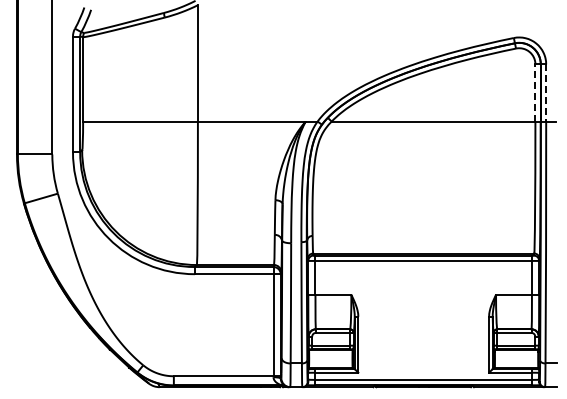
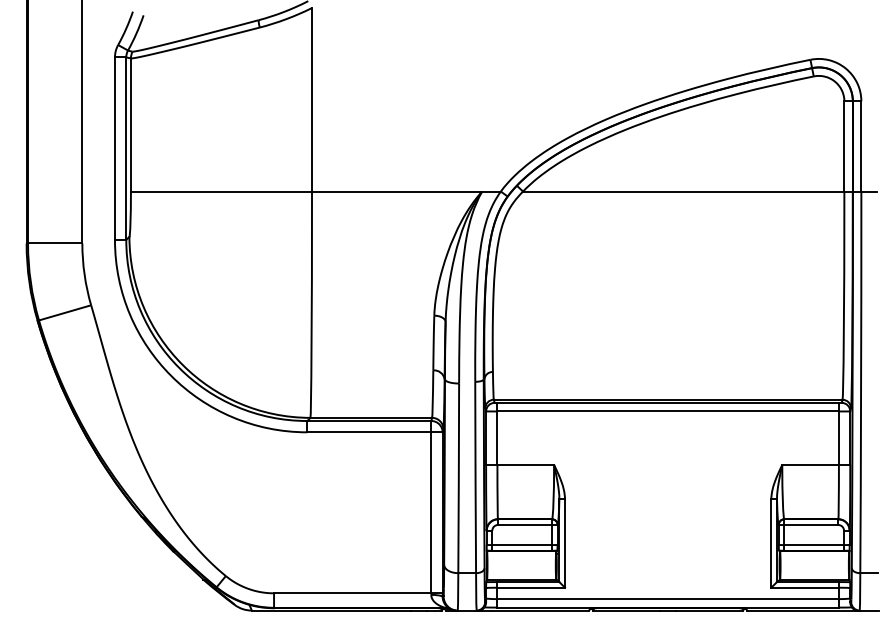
line: (535, 92) -> (844, 145), dashed -> solid
line: (546, 92) -> (861, 145), dashed -> solid

